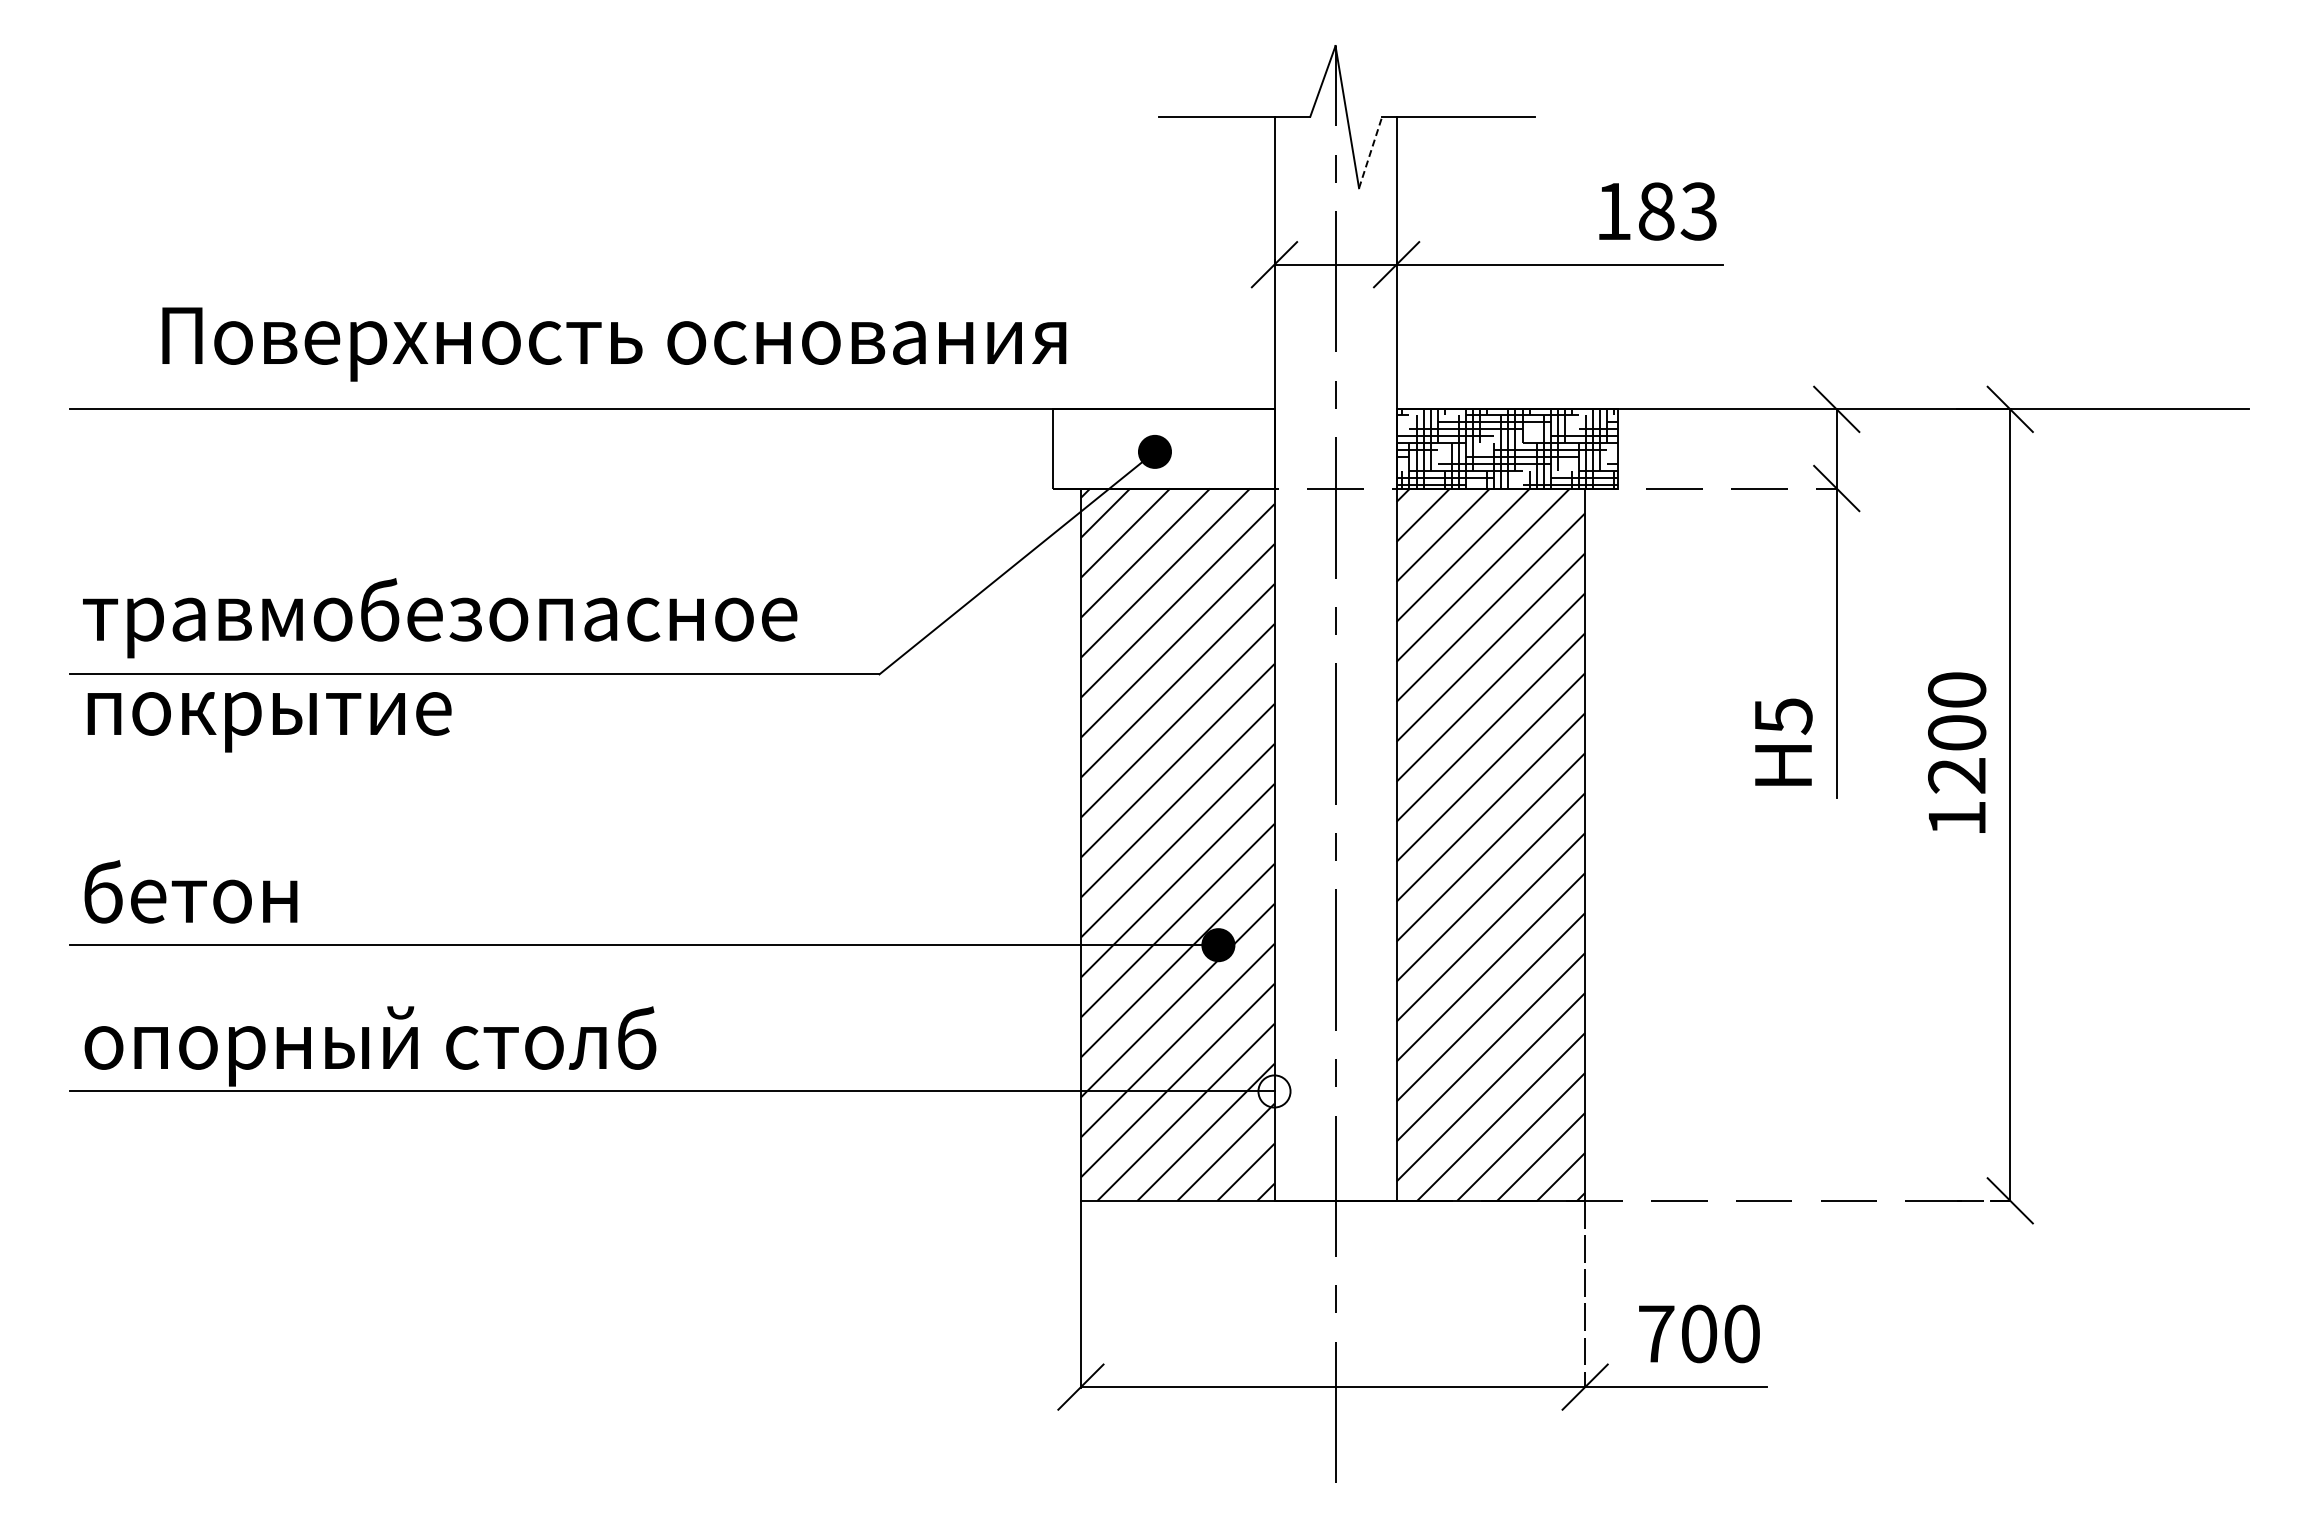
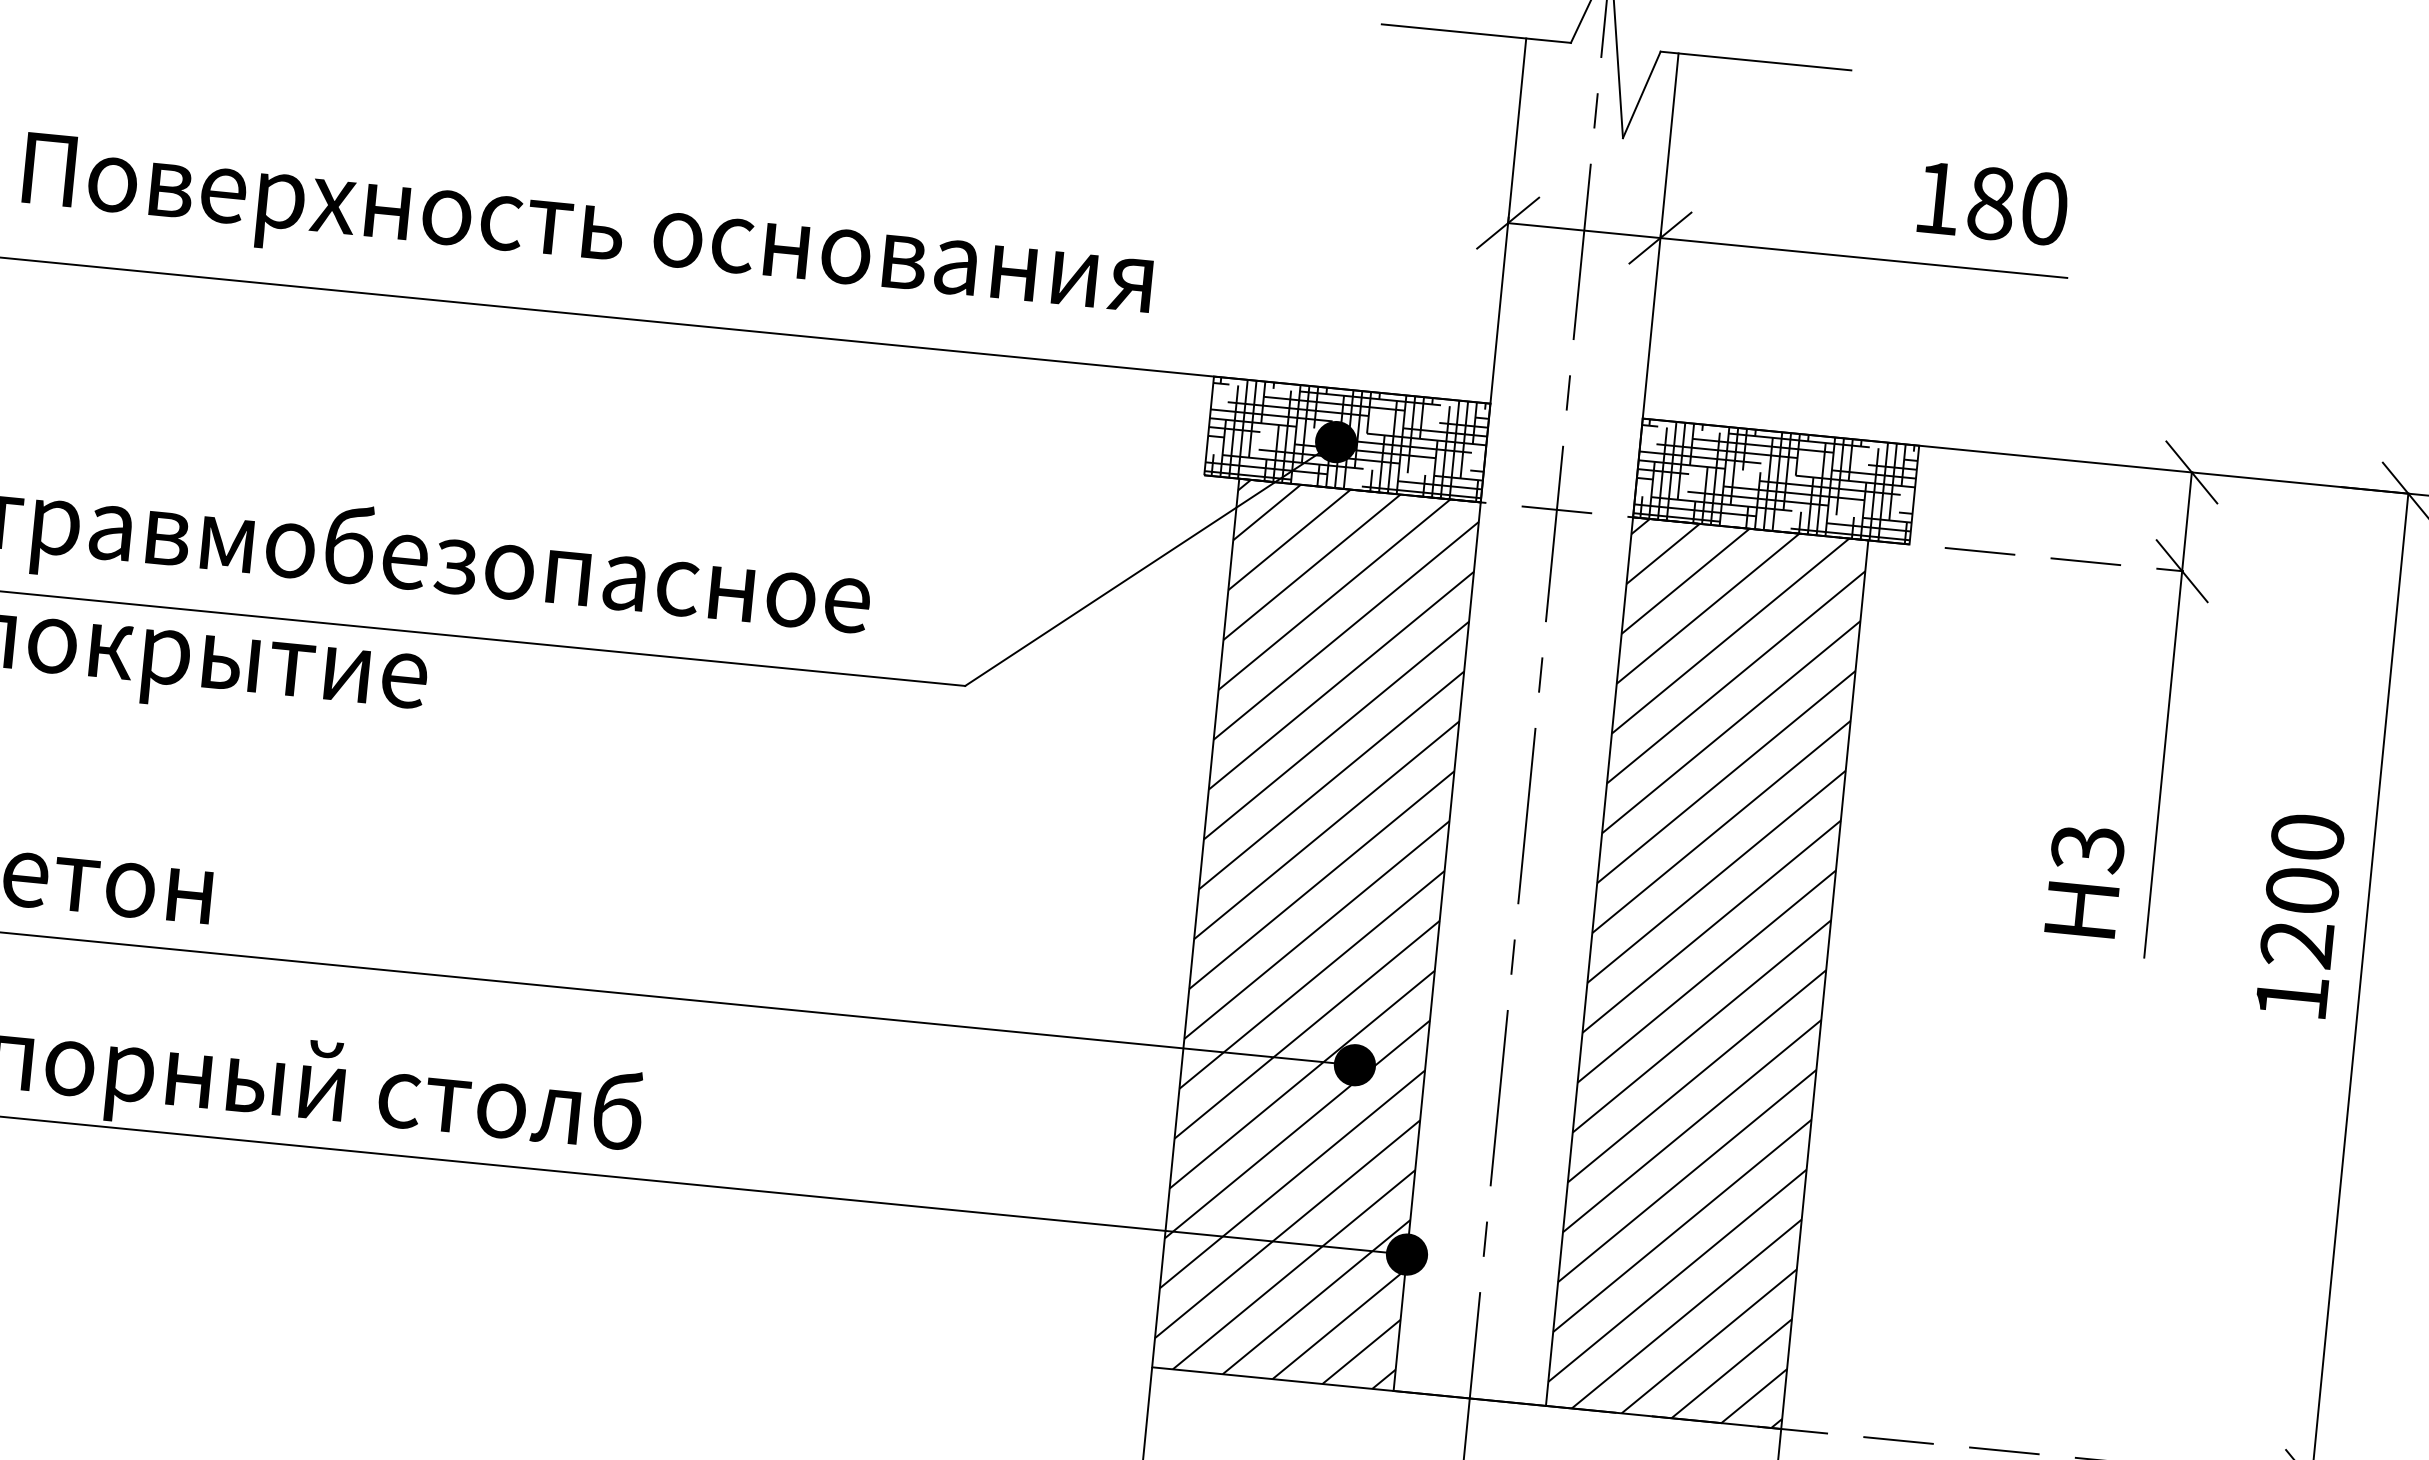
line: (1370, 152) -> (1641, 94), dashed -> solid
text: (1698, 211) -> (2043, 208), 183 -> 180
text: (614, 344) -> (587, 233), moved
hatch: (1163, 448) -> (1347, 438), added
text: (1783, 716) -> (2087, 849), H5 -> H3
fill: (1274, 1091) -> (1407, 1254), added

